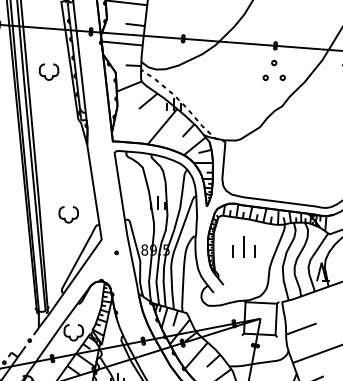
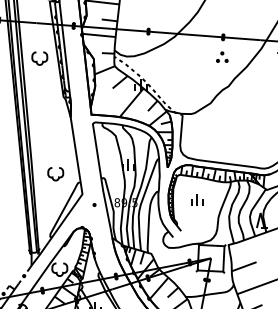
part: (274, 69) -> (222, 56), size x0.62
part: (243, 246) -> (197, 199), size x0.62

